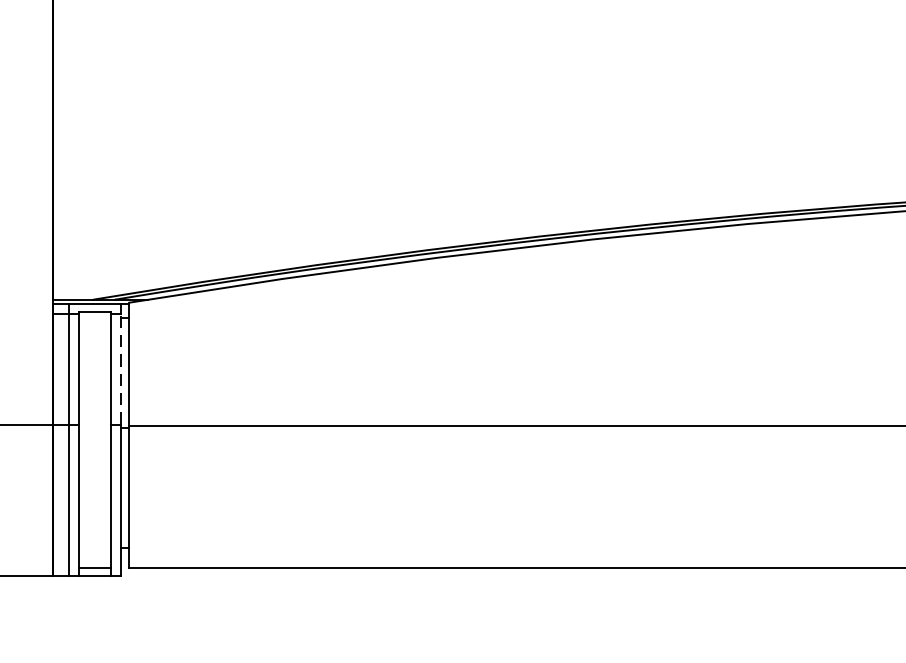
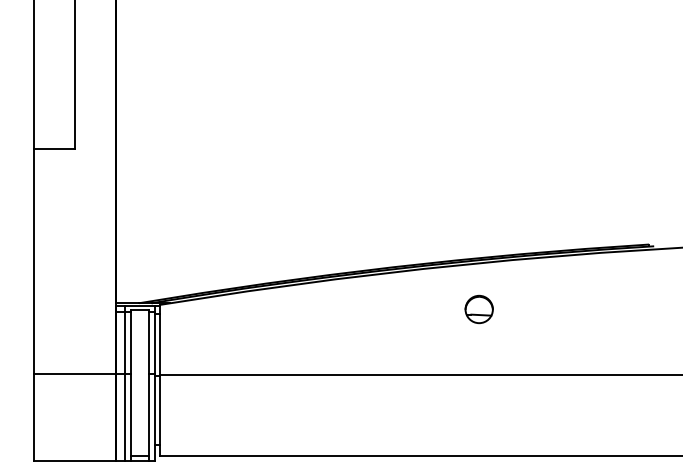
part: (688, 310) -> (478, 309), added
line: (119, 368) -> (154, 342), dashed -> solid

